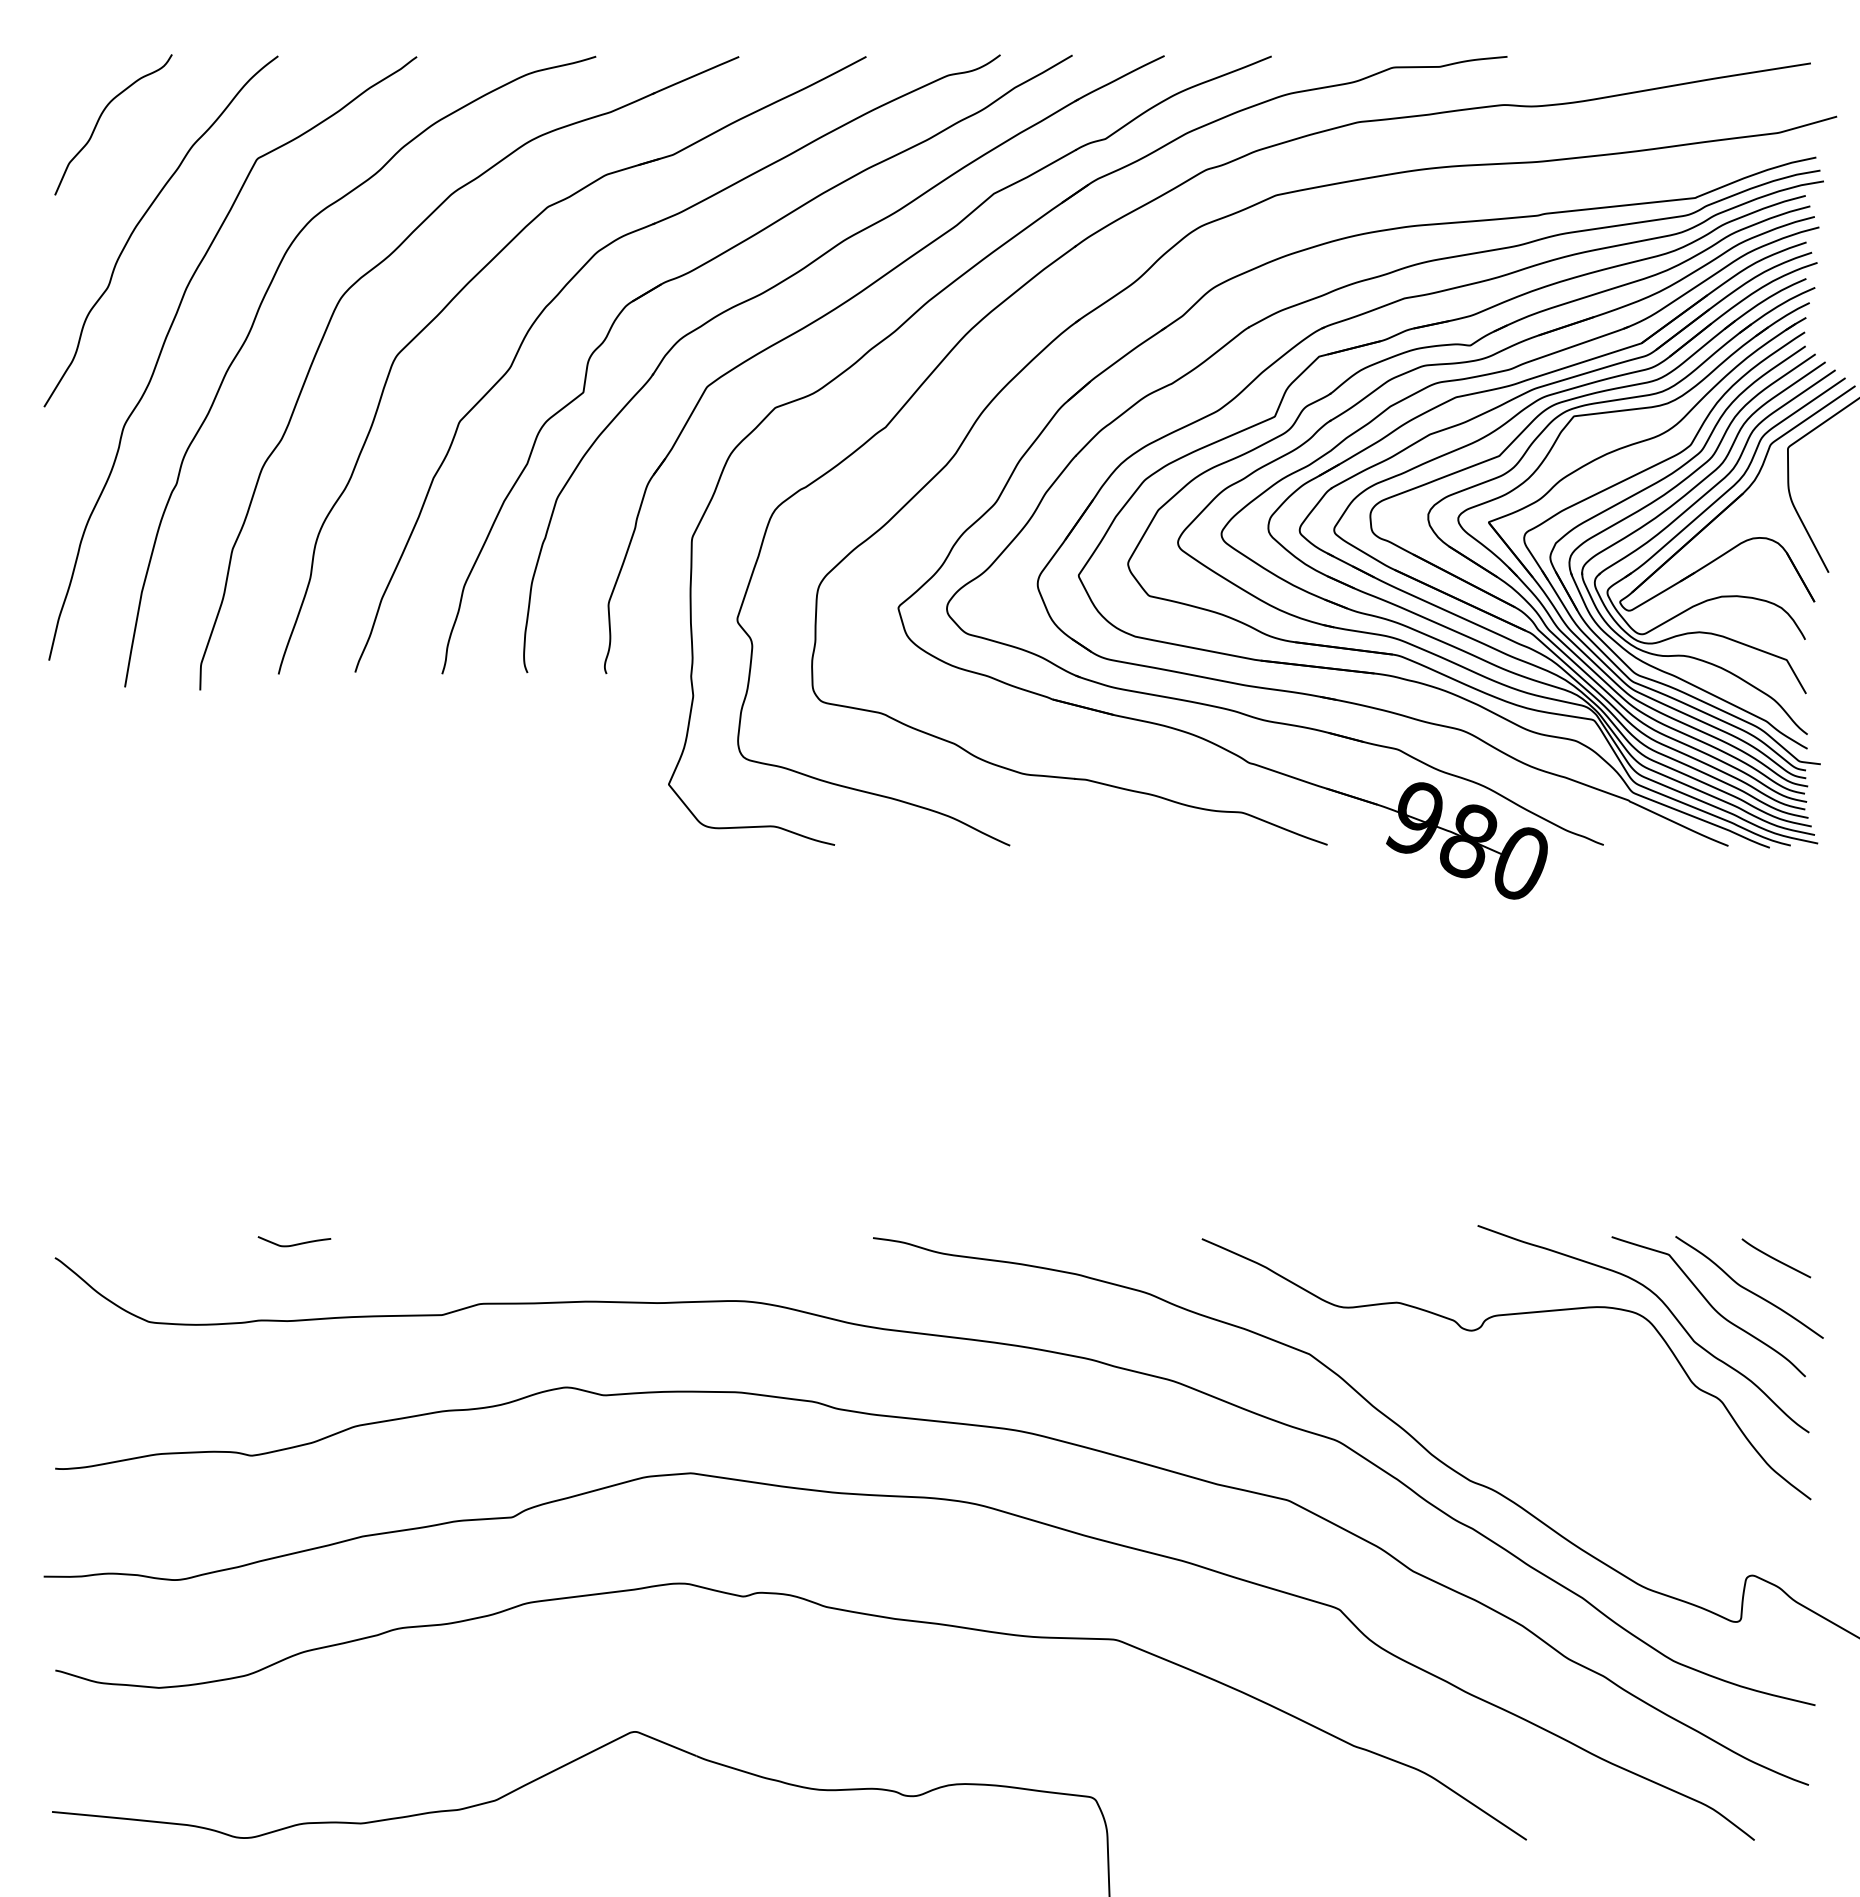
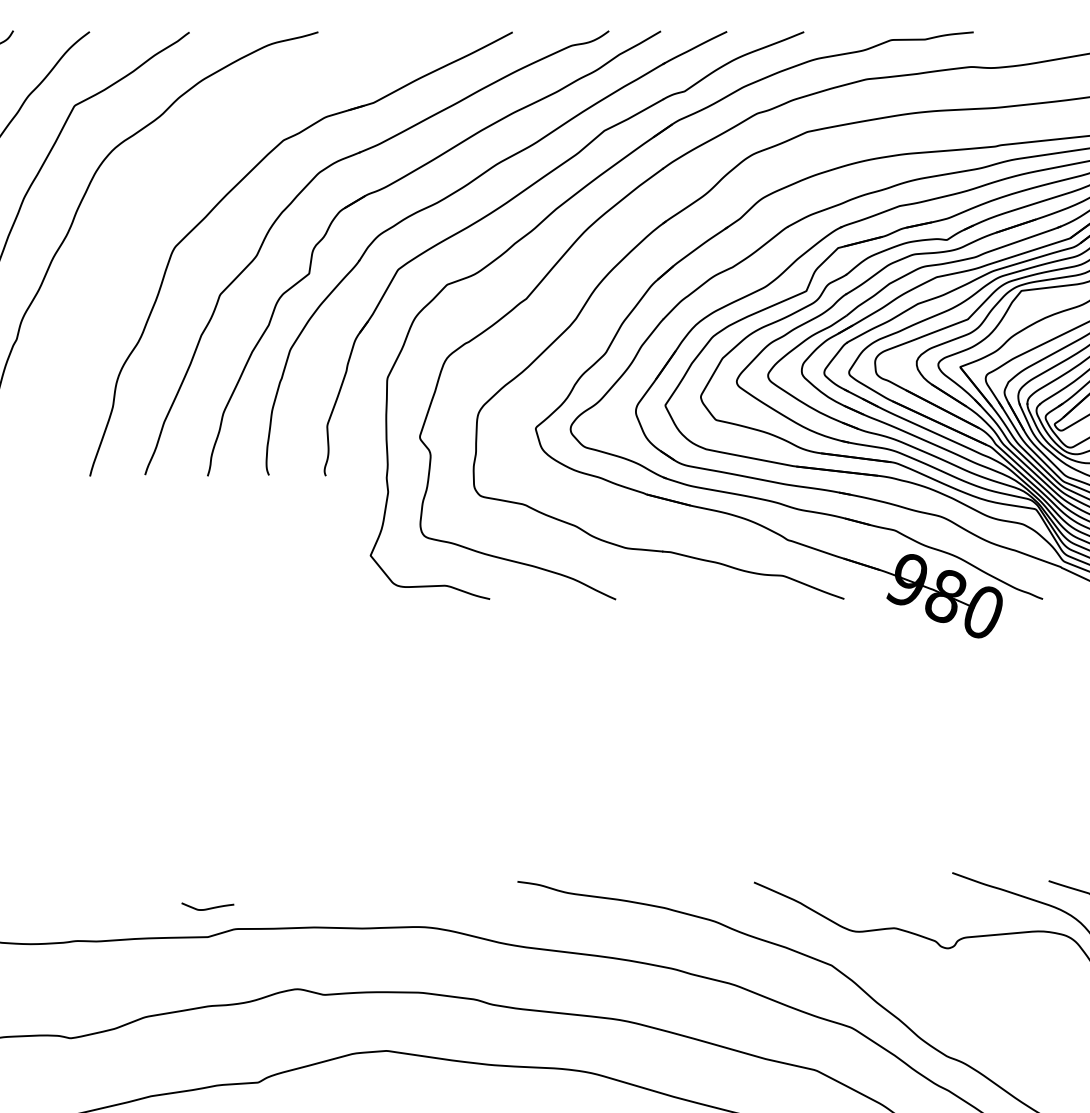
part: (380, 264) -> (163, 181), removed
curve: (296, 1243) -> (209, 907), moved

